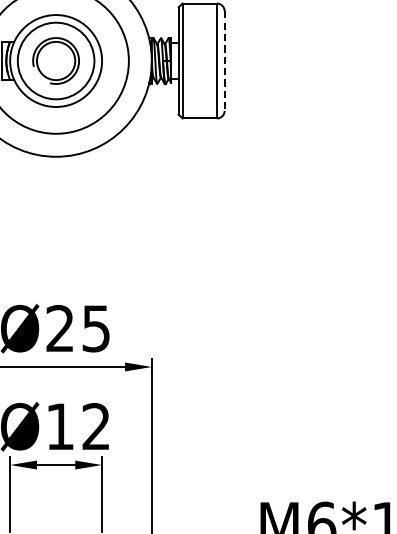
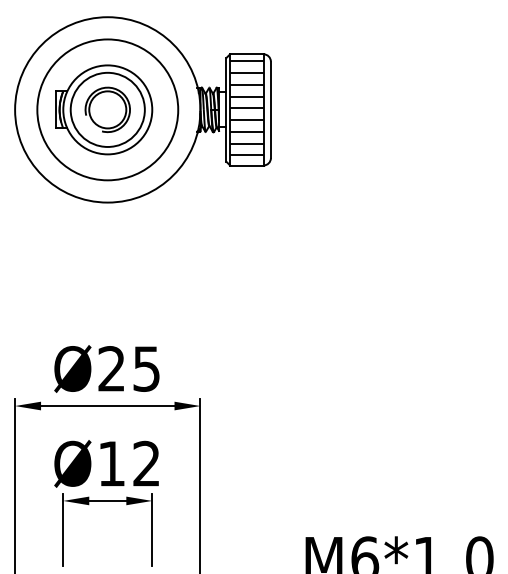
hatch: (199, 59) -> (246, 108), added
line: (224, 61) -> (270, 110), dashed -> solid

